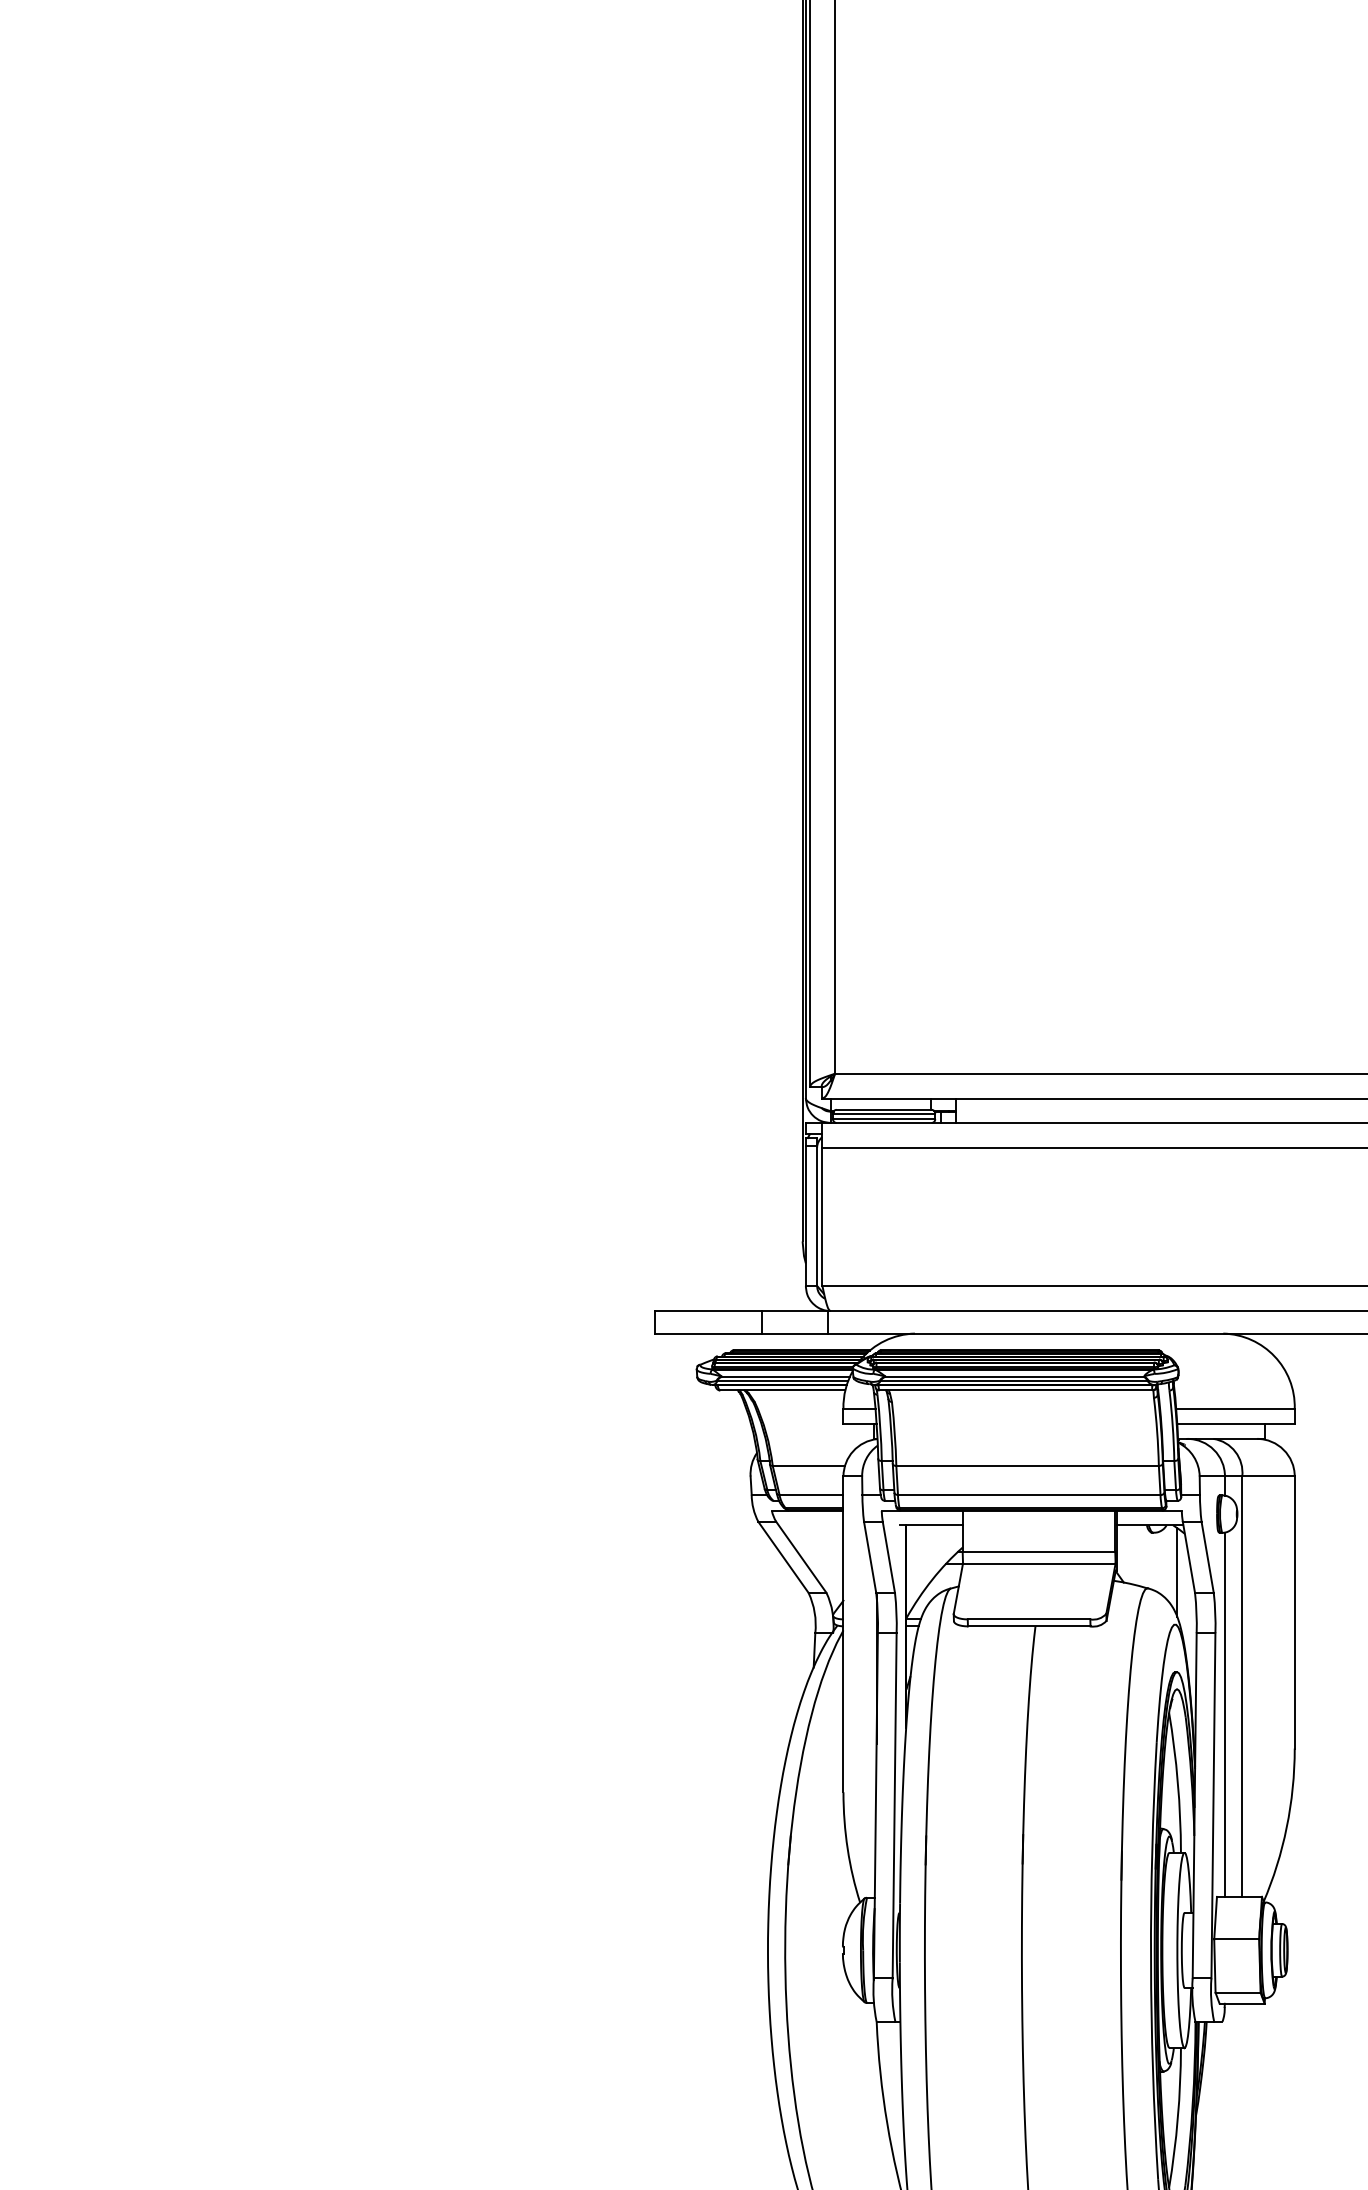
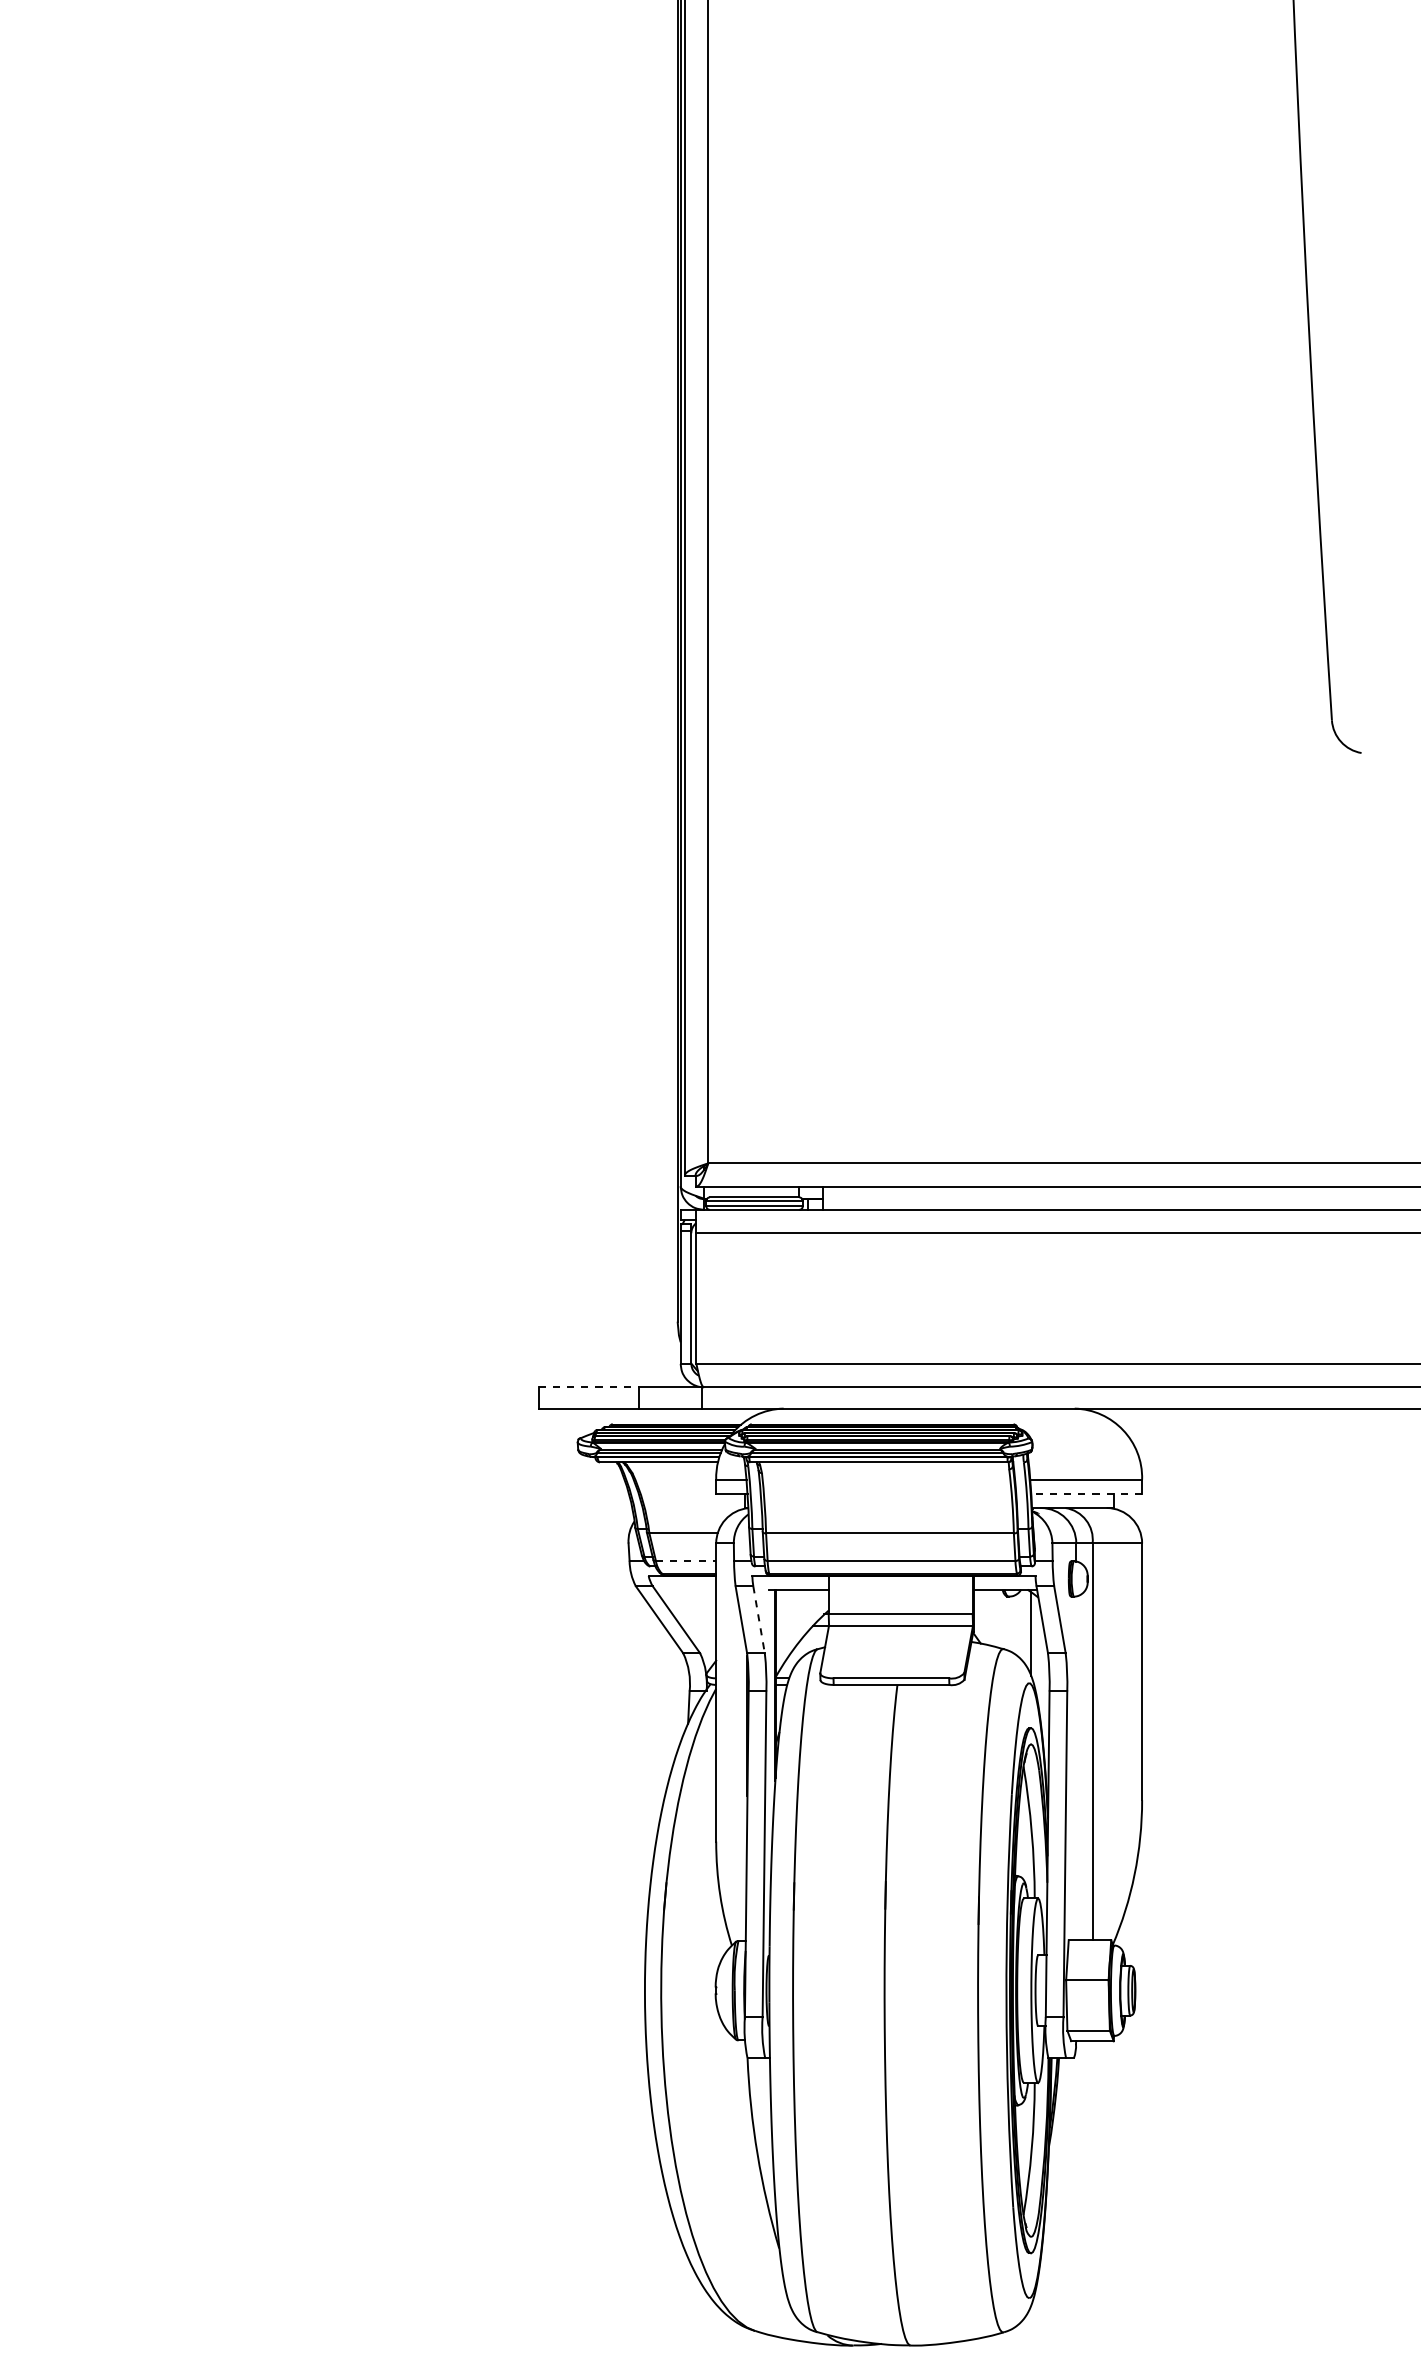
line: (709, 1311) -> (589, 1387), solid -> dashed
line: (1235, 1423) -> (1086, 1493), solid -> dashed
line: (811, 1494) -> (686, 1560), solid -> dashed
line: (889, 1557) -> (759, 1619), solid -> dashed
line: (1225, 1714) -> (1076, 1768), removed

